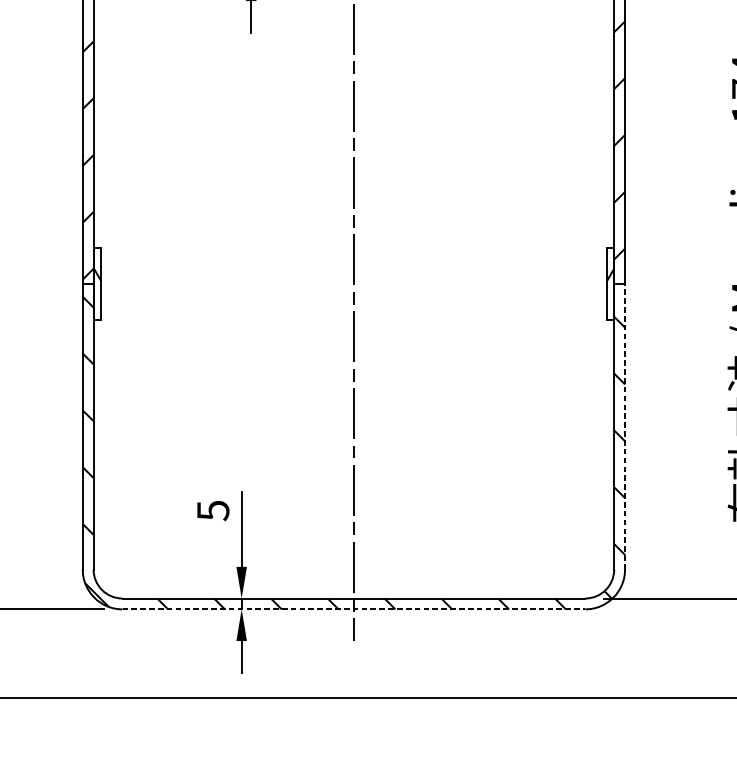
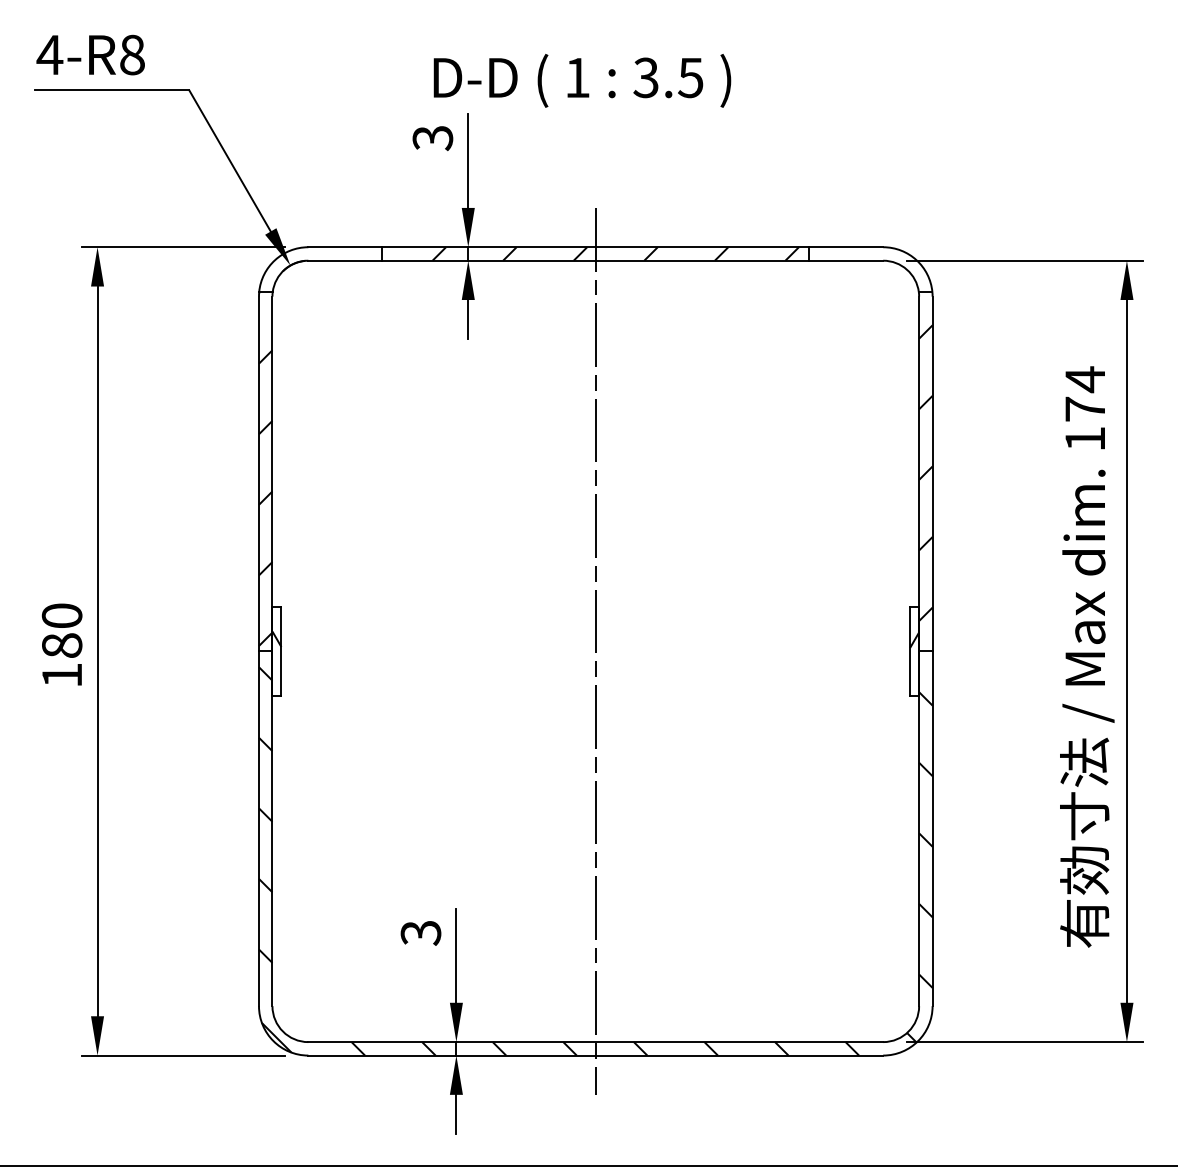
line: (624, 426) -> (932, 828), dashed -> solid
text: (212, 510) -> (420, 932), 5 -> 3
line: (354, 609) -> (596, 1055), dashed -> solid

